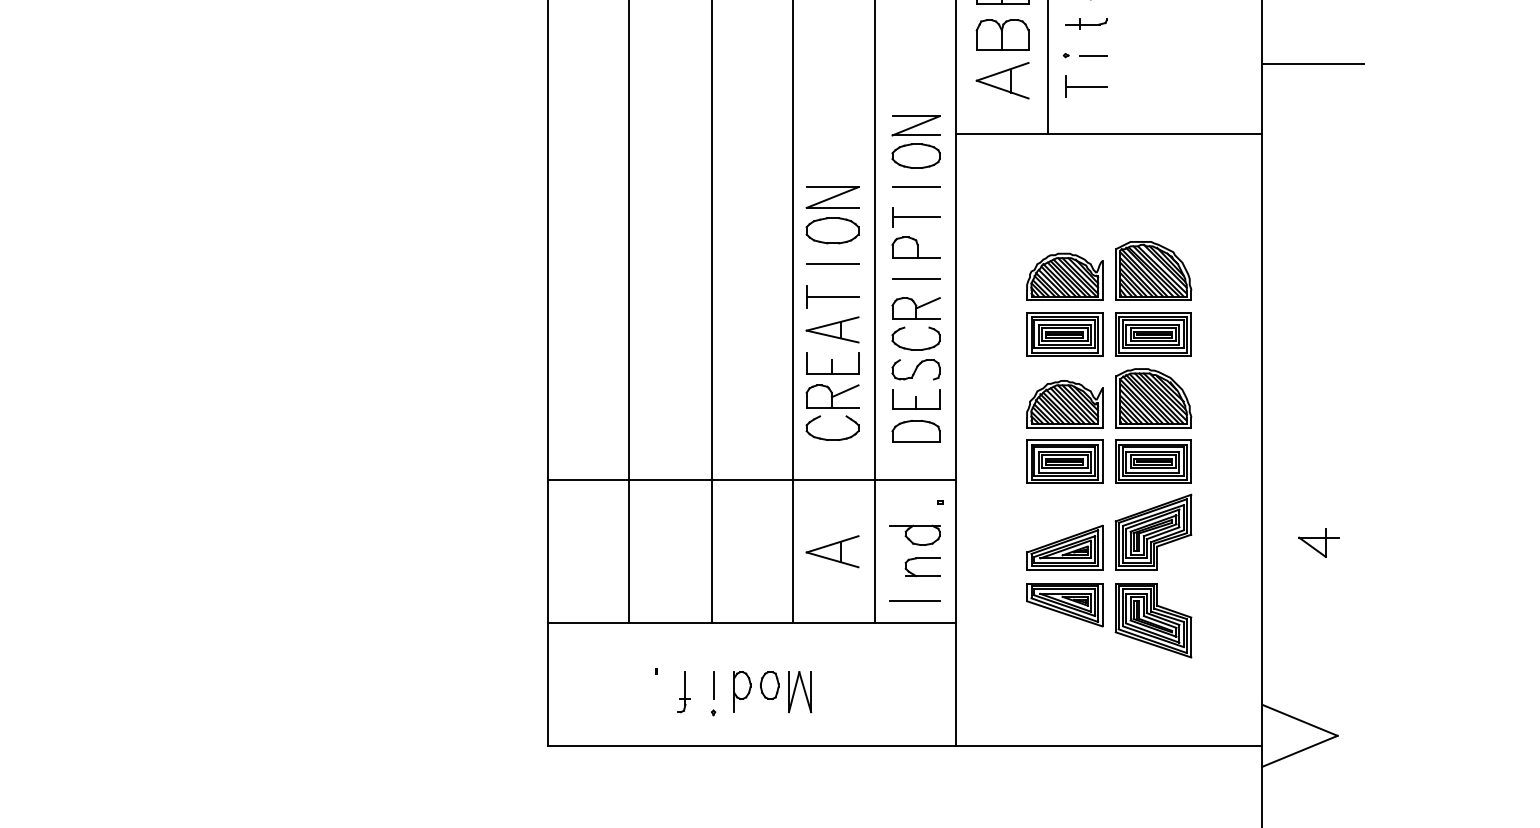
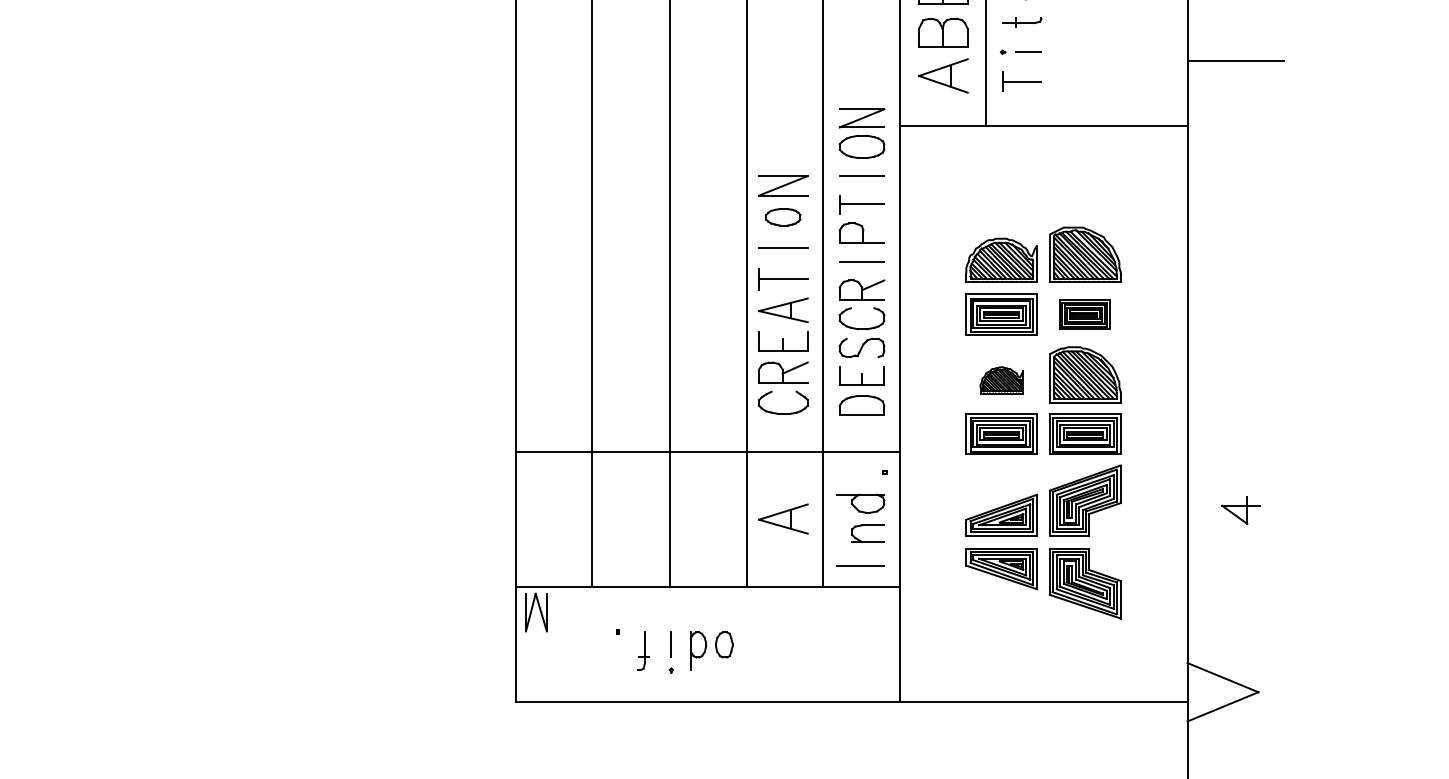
part: (832, 230) -> (783, 216), size x0.7
part: (1153, 334) -> (1085, 314), size x0.7
part: (1064, 404) -> (1001, 380), size x0.6
part: (800, 692) -> (536, 612), moved

